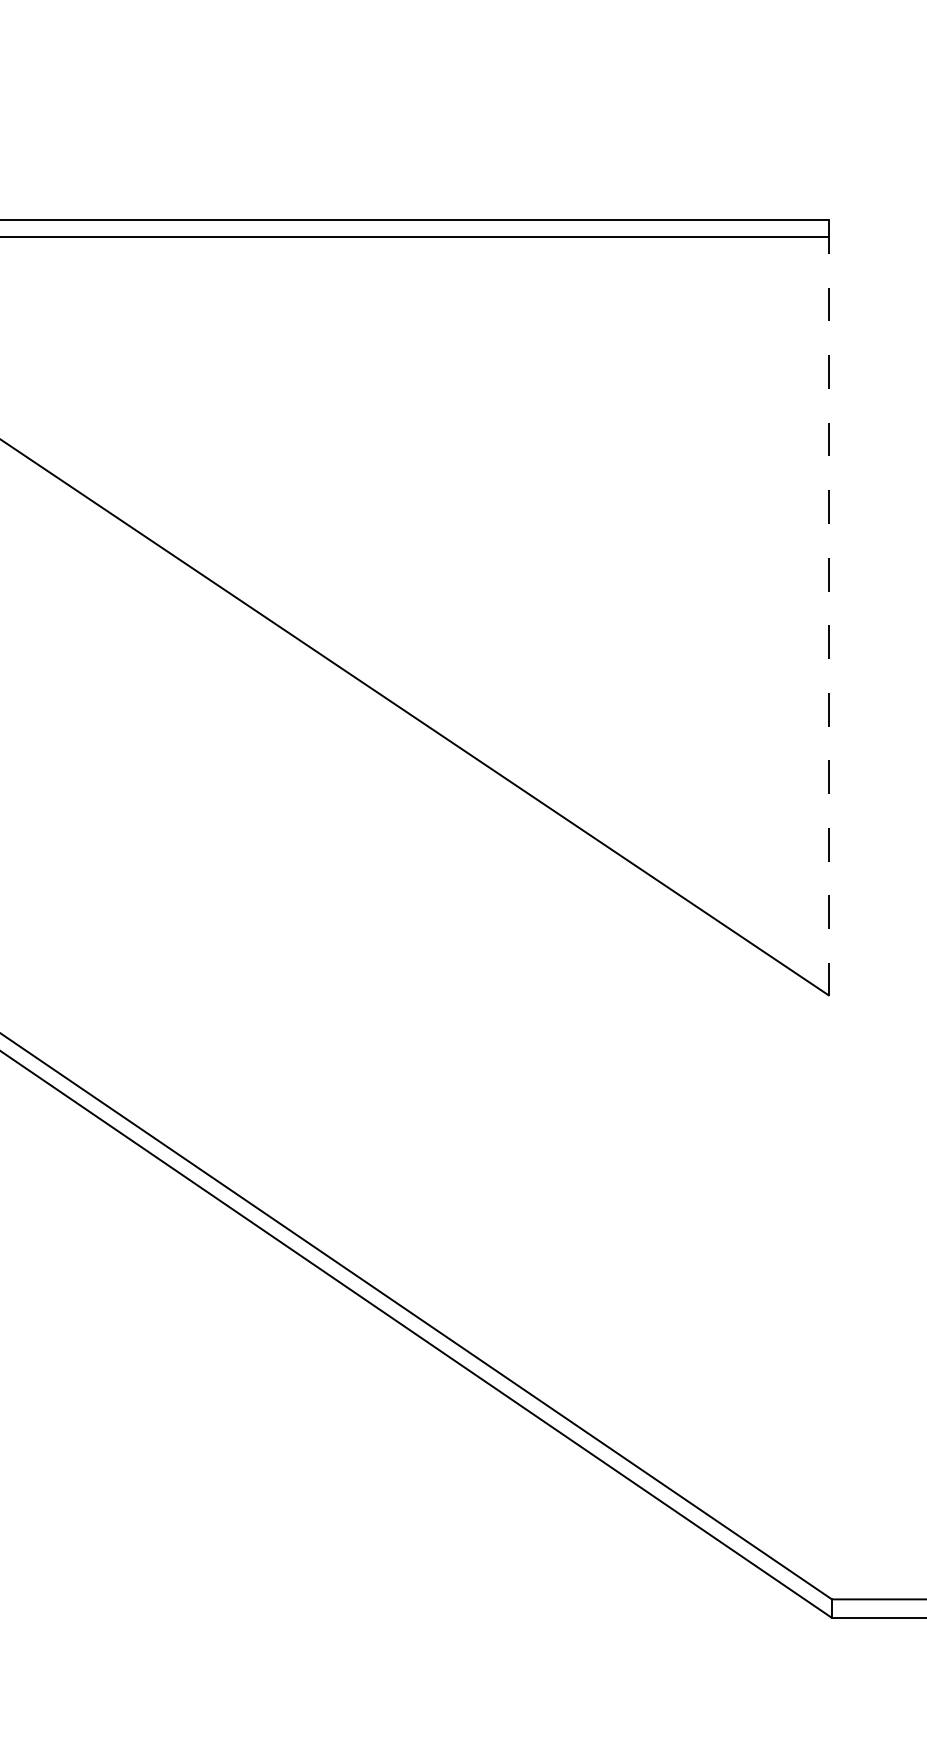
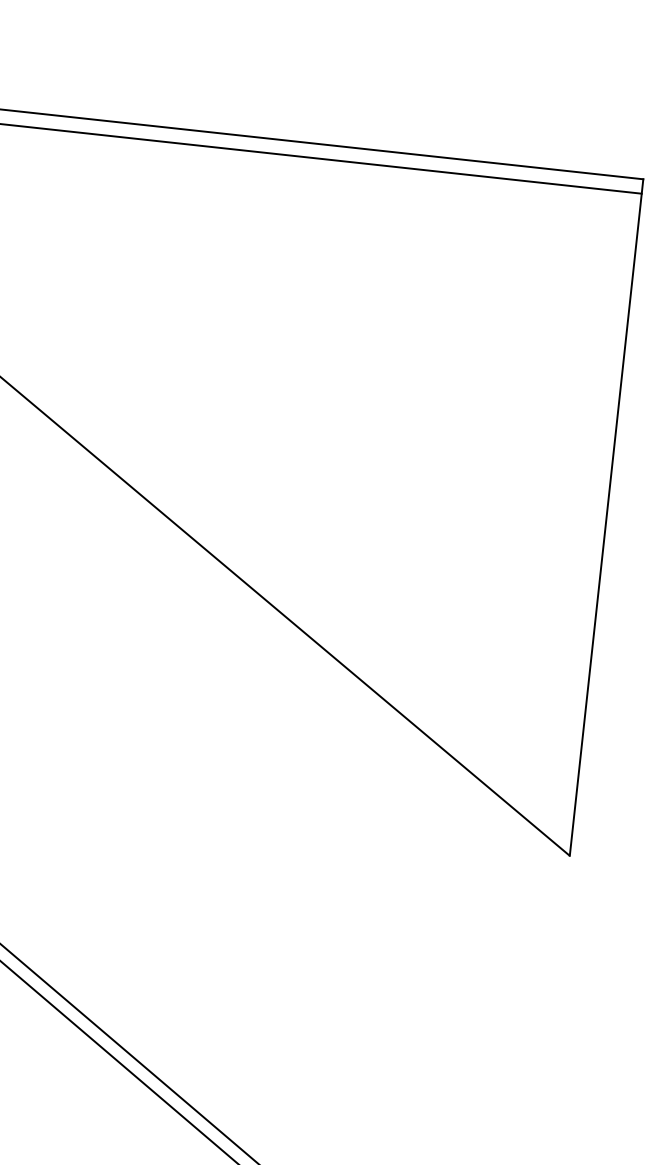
line: (829, 607) -> (606, 517), dashed -> solid

